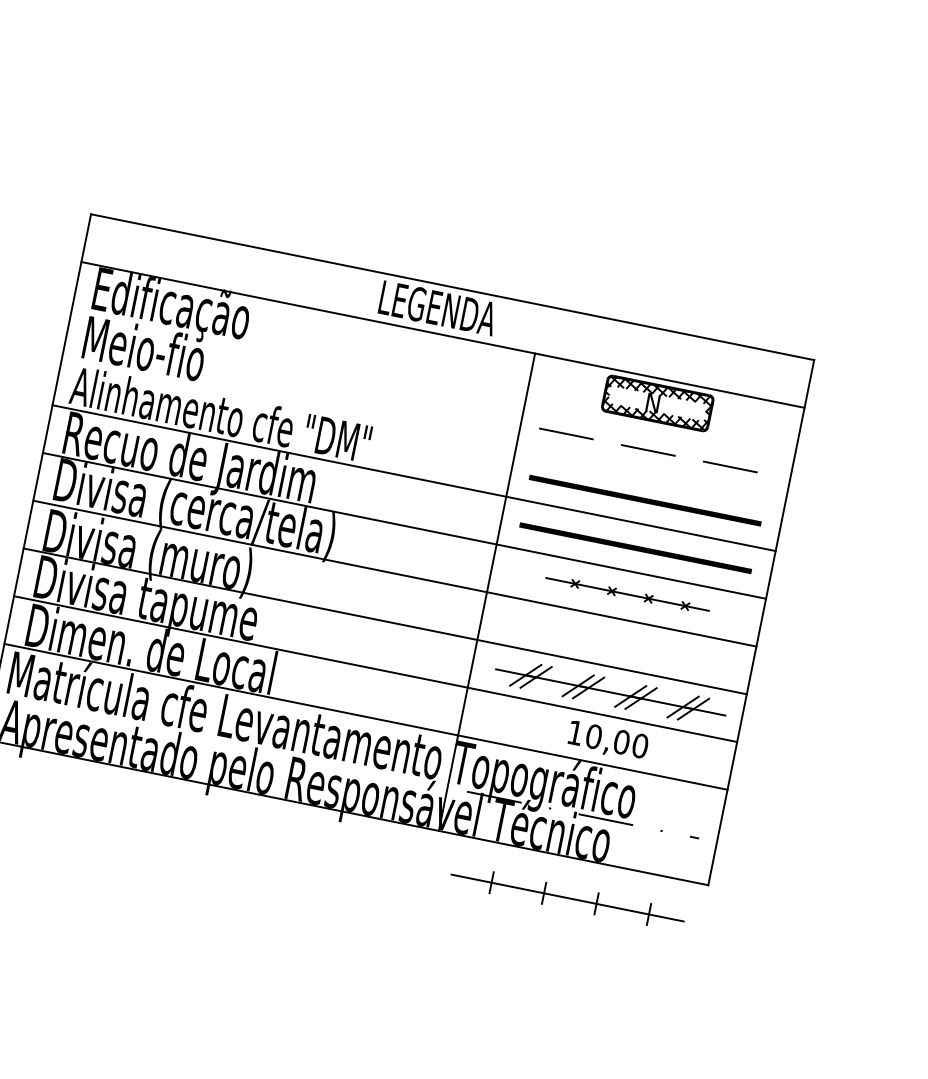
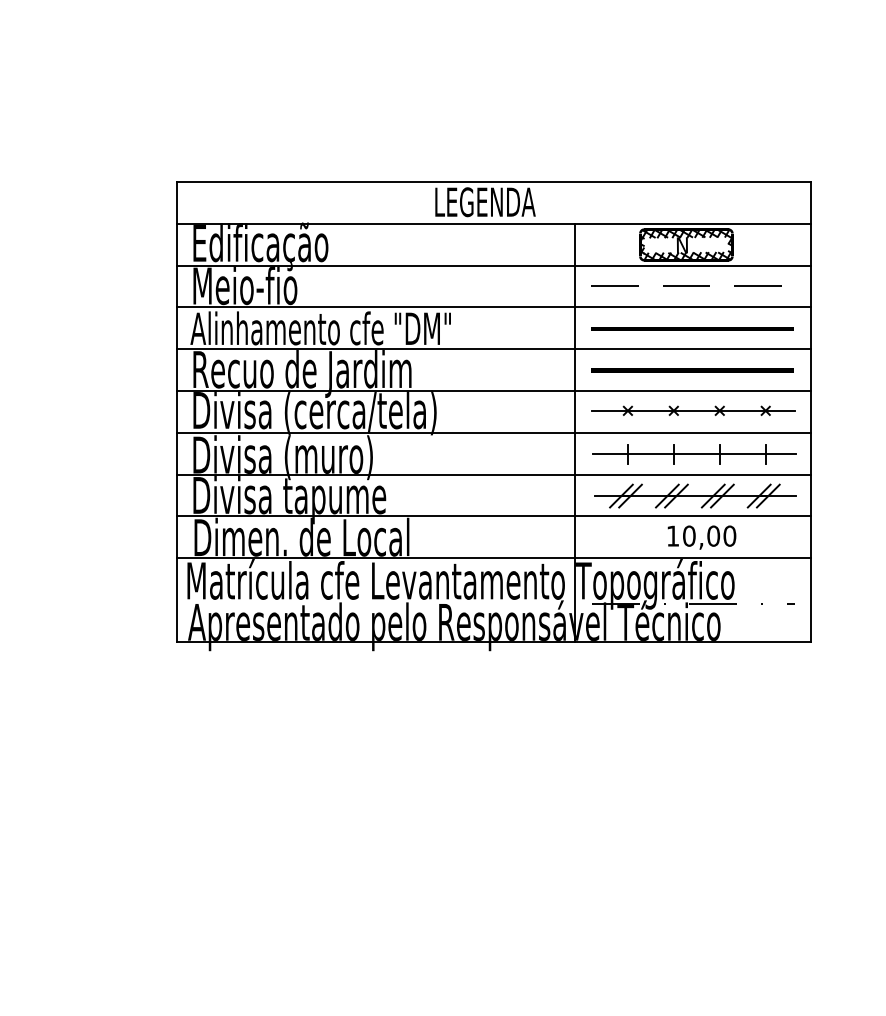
line: (432, 382) -> (493, 265), added
line: (423, 430) -> (493, 307), added
part: (627, 594) -> (693, 410), size x1.43
part: (567, 898) -> (694, 454), moved

